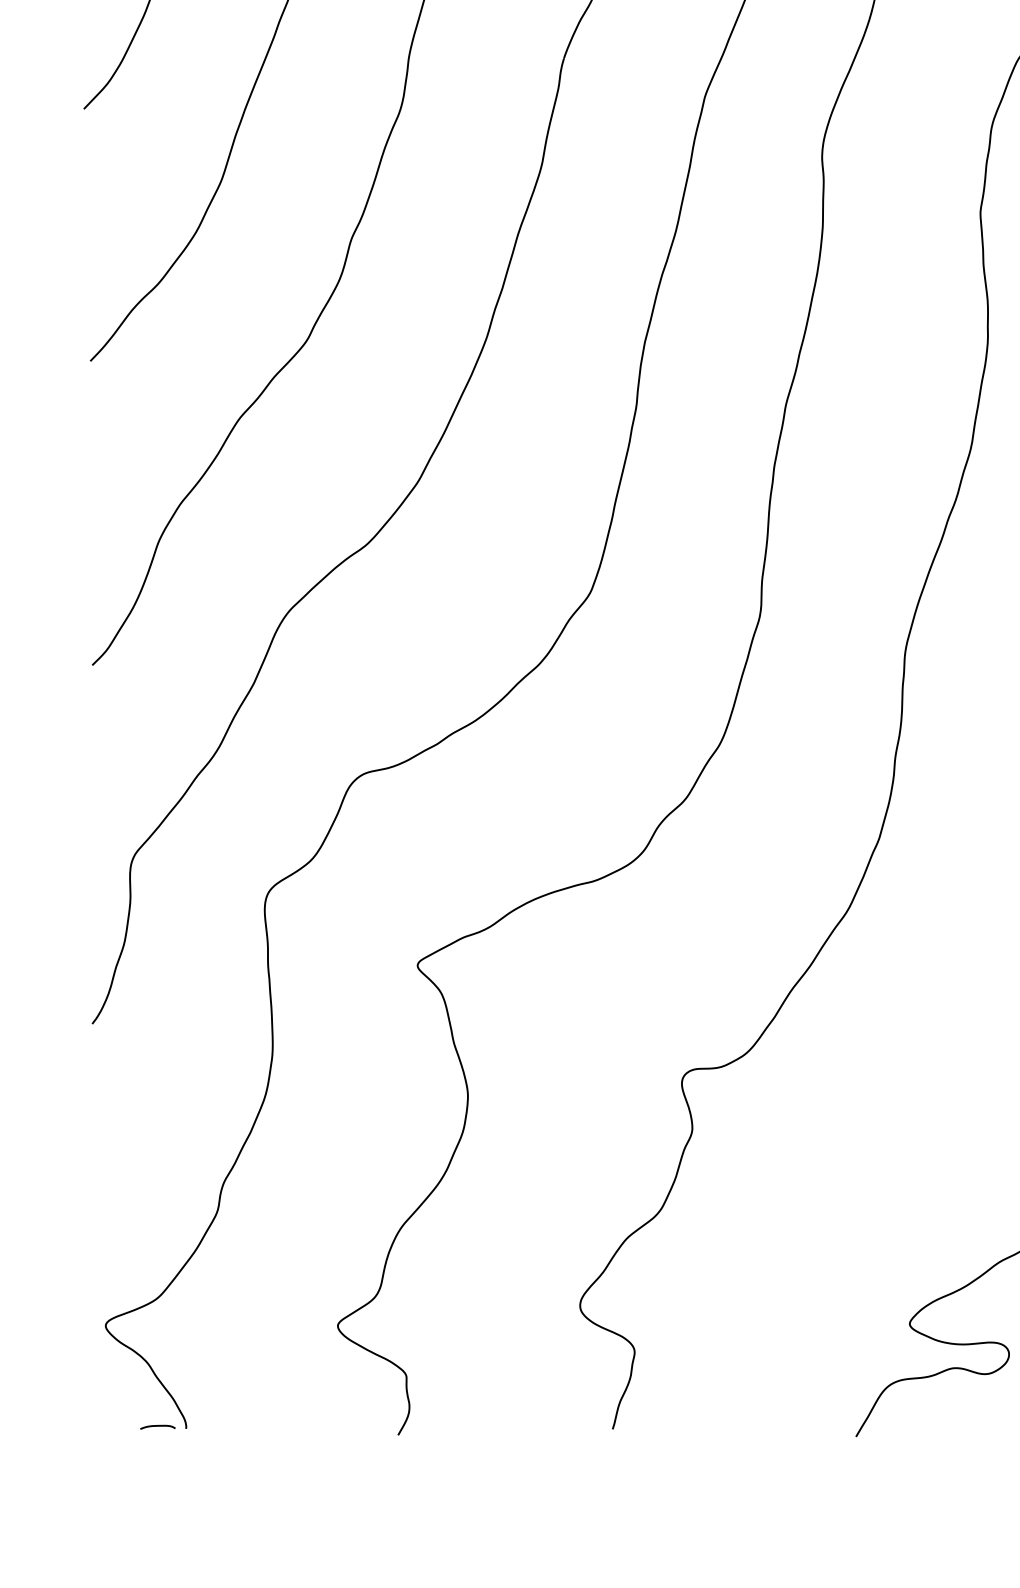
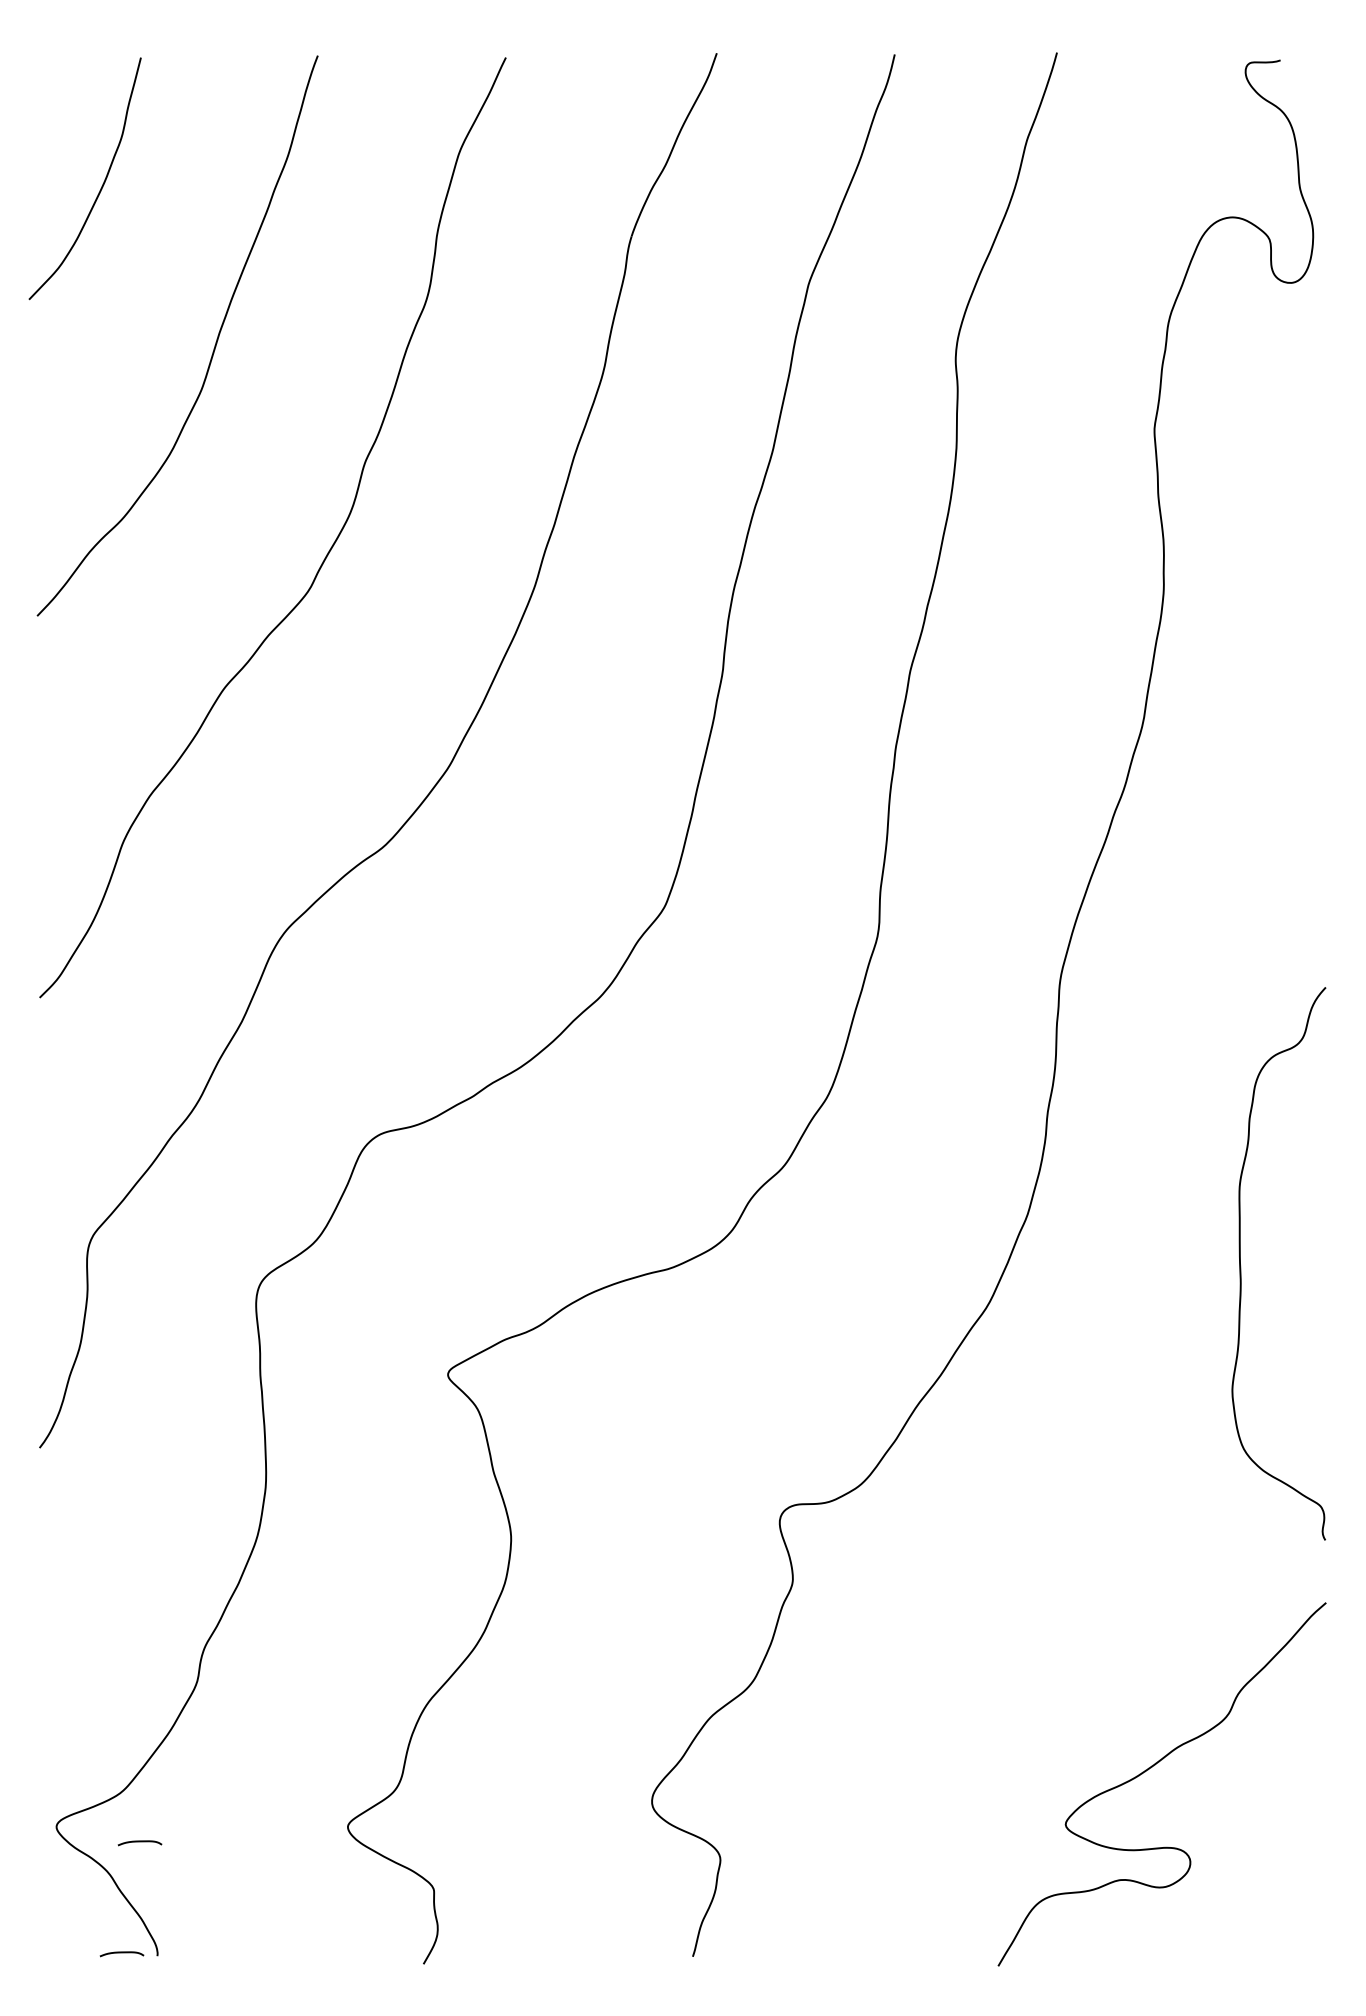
curve: (171, 1338) -> (139, 1842), added

